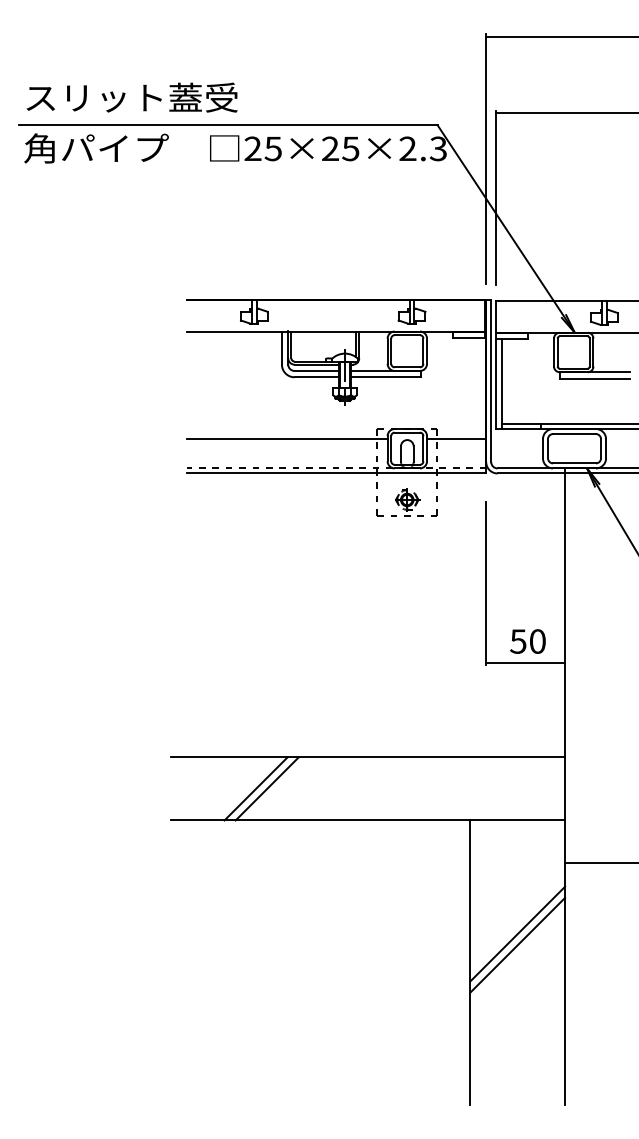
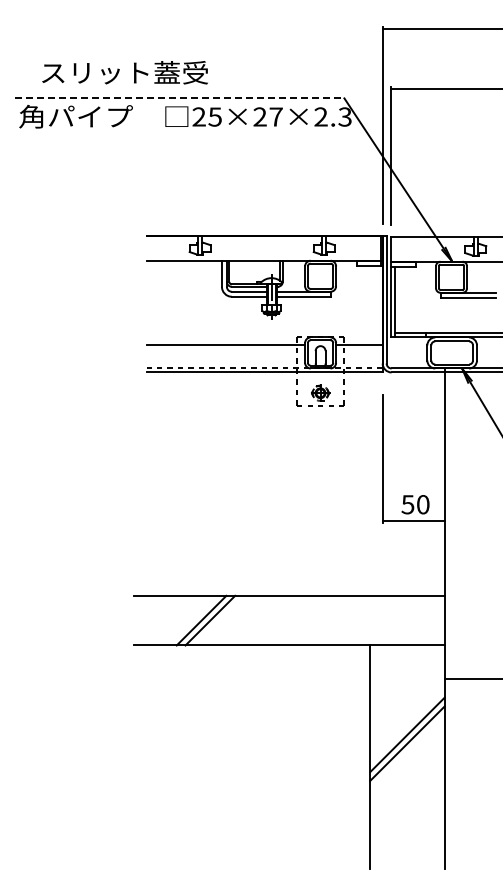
text: (131, 97) -> (124, 72), moved
line: (227, 125) -> (179, 98), solid -> dashed
text: (350, 148) -> (275, 116), 25×25×2.3 -> 25×27×2.3

